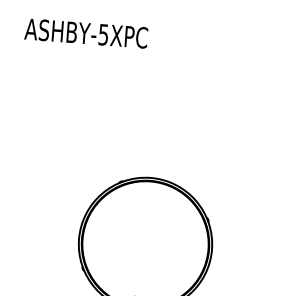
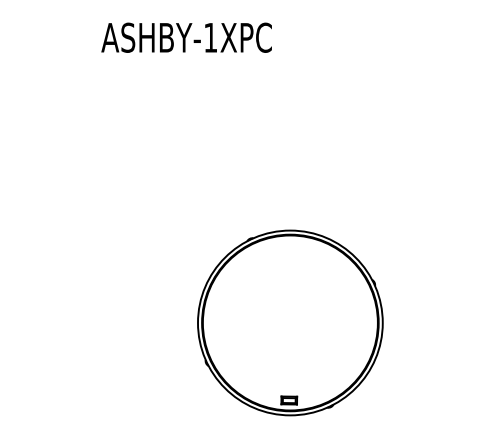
text: (103, 34) -> (210, 37), ASHBY-5XPC -> ASHBY-1XPC

